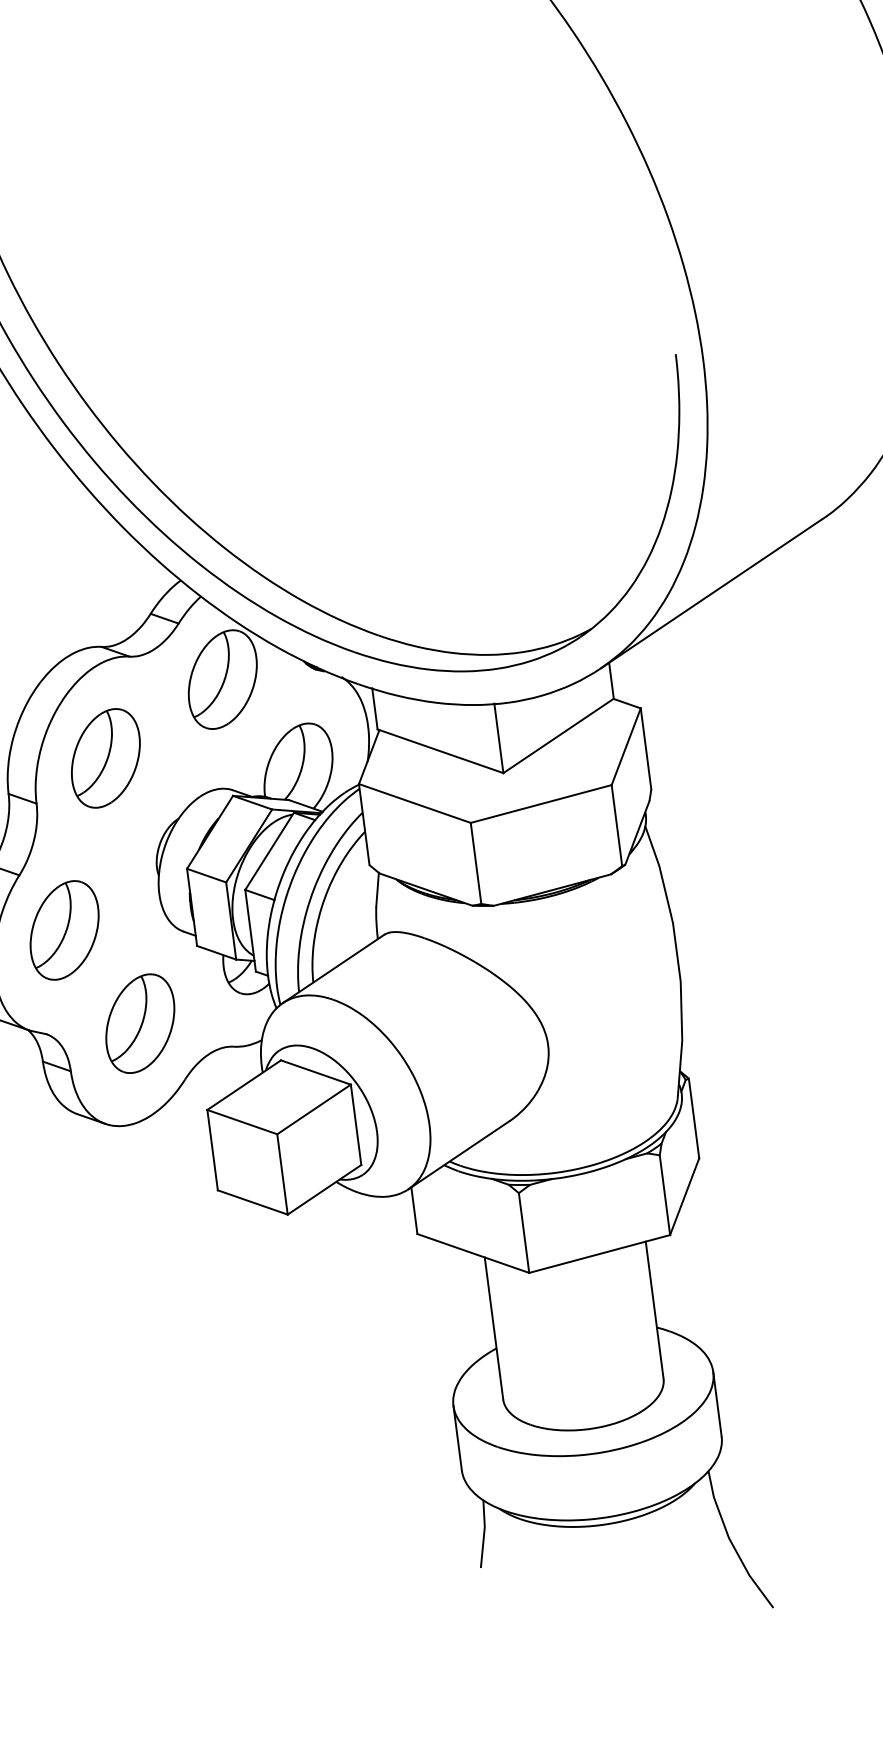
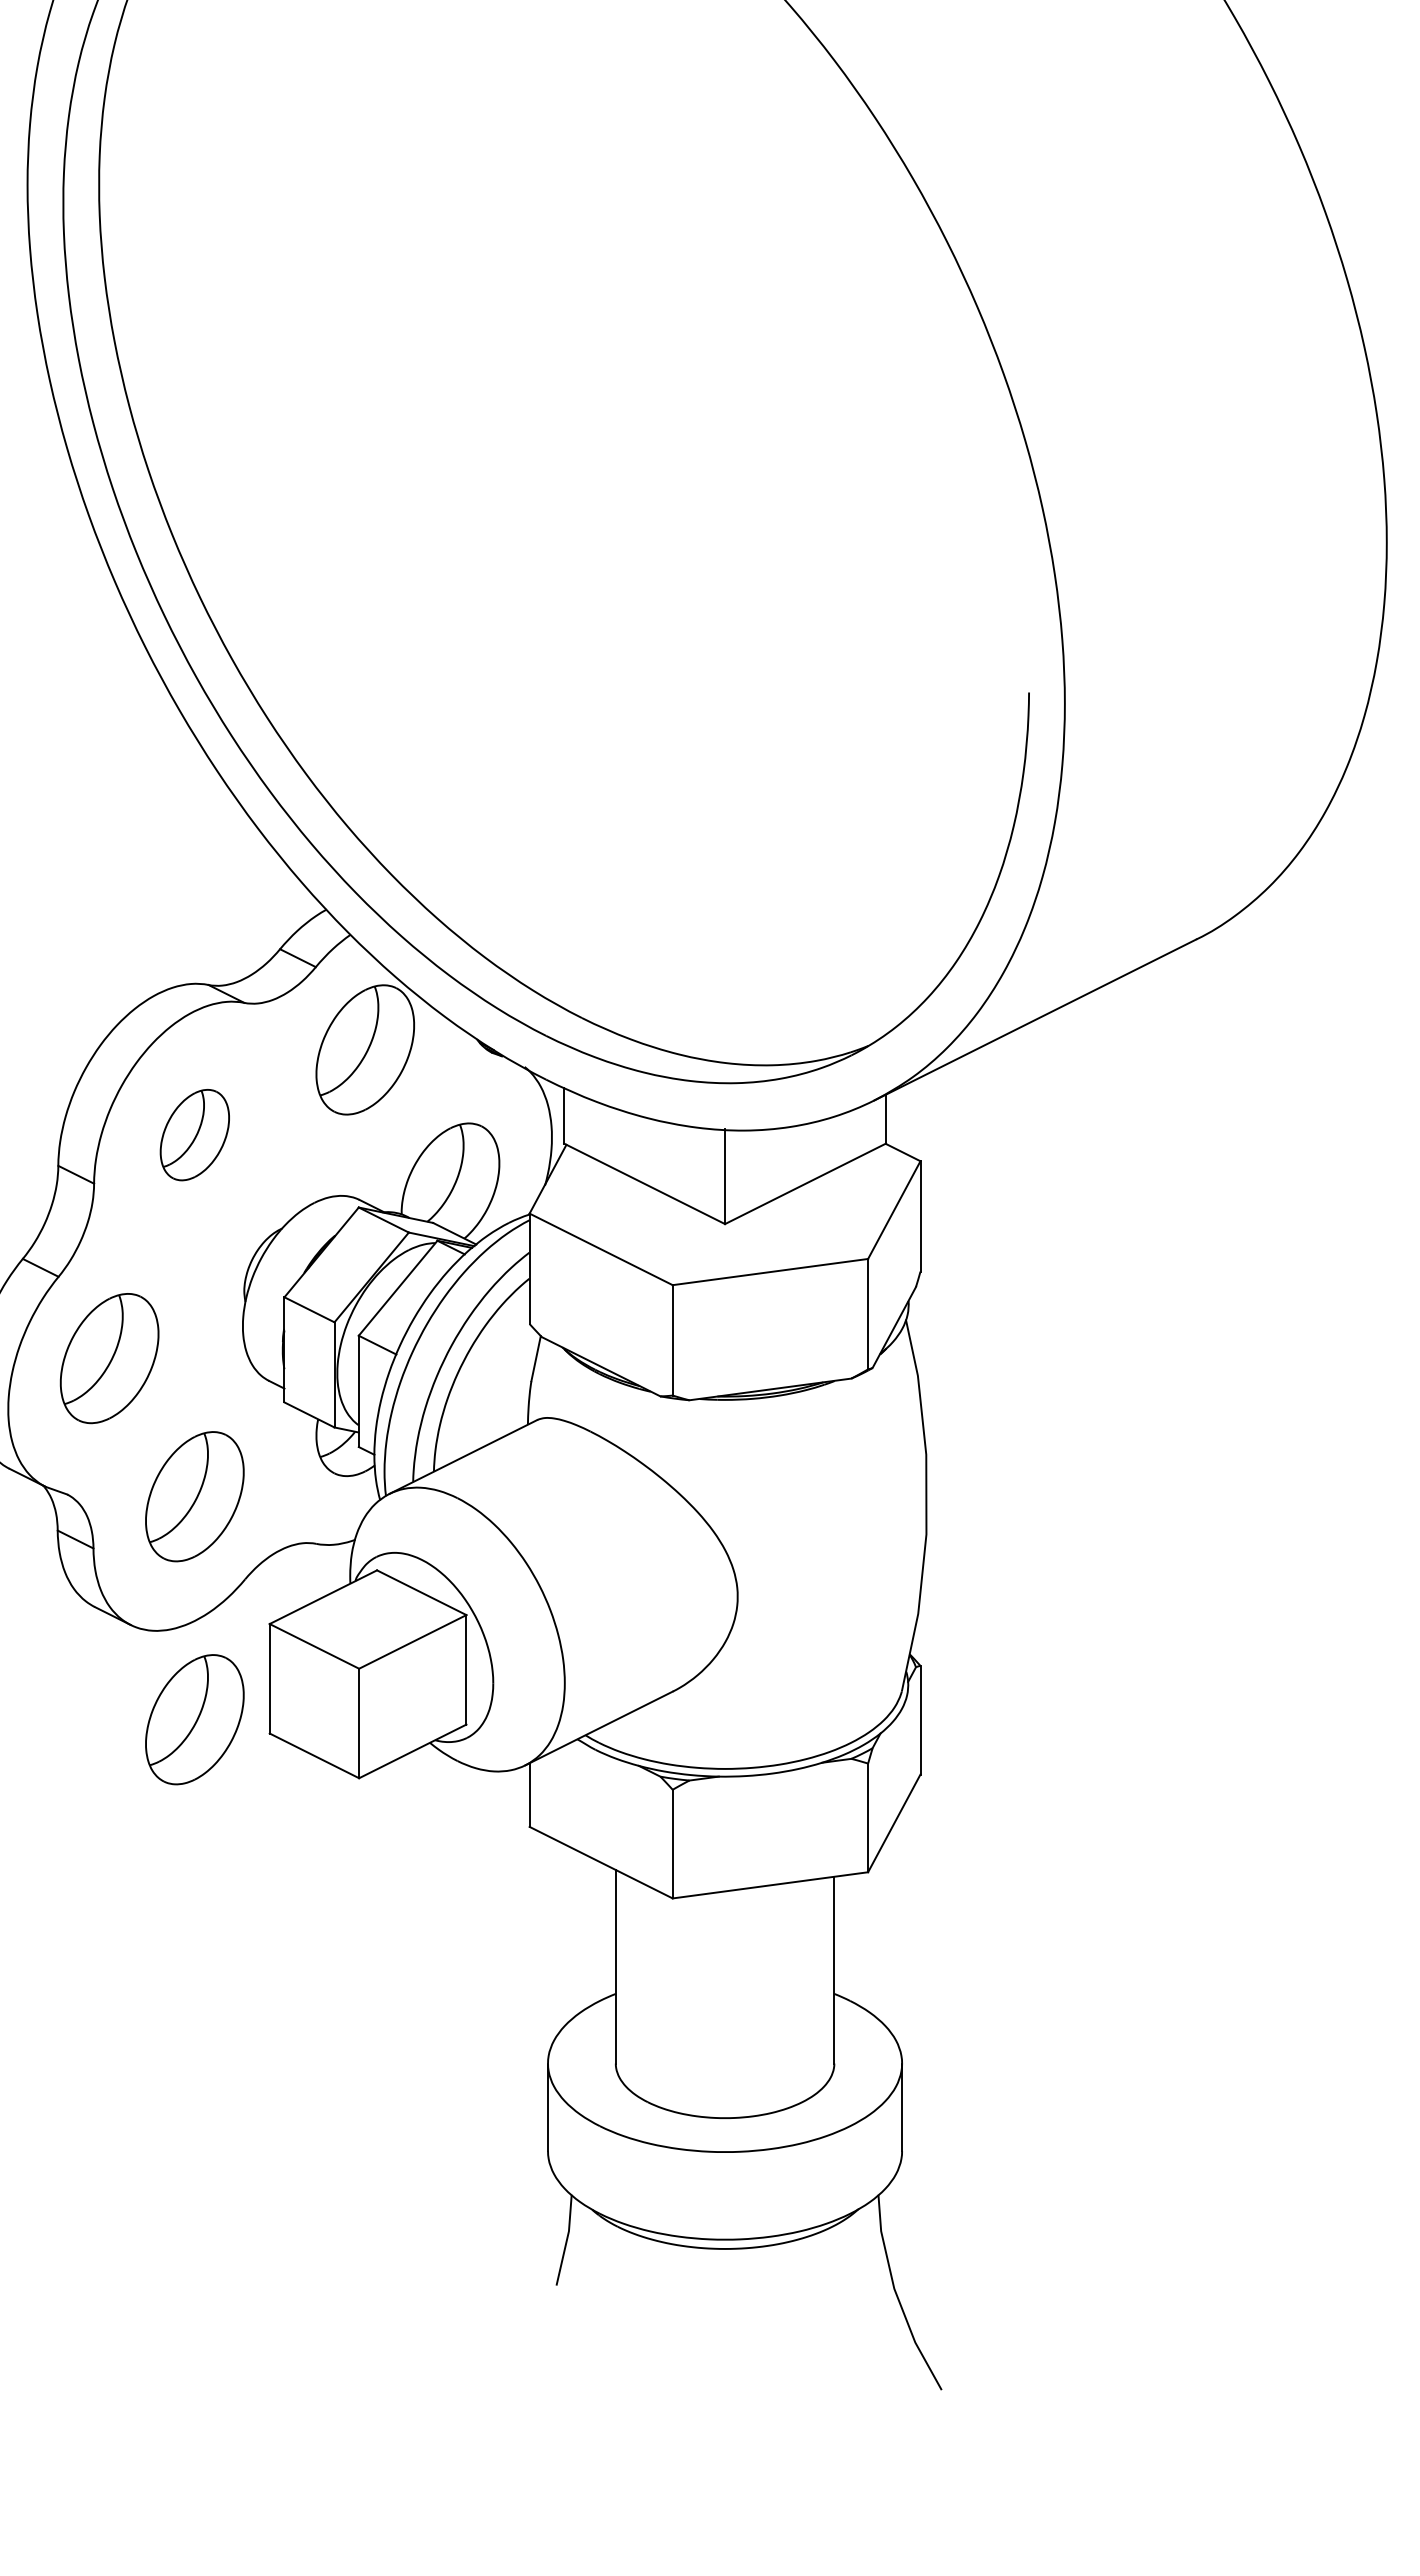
part: (105, 757) -> (194, 1134), size x0.7
part: (161, 1187) -> (194, 1719), added

